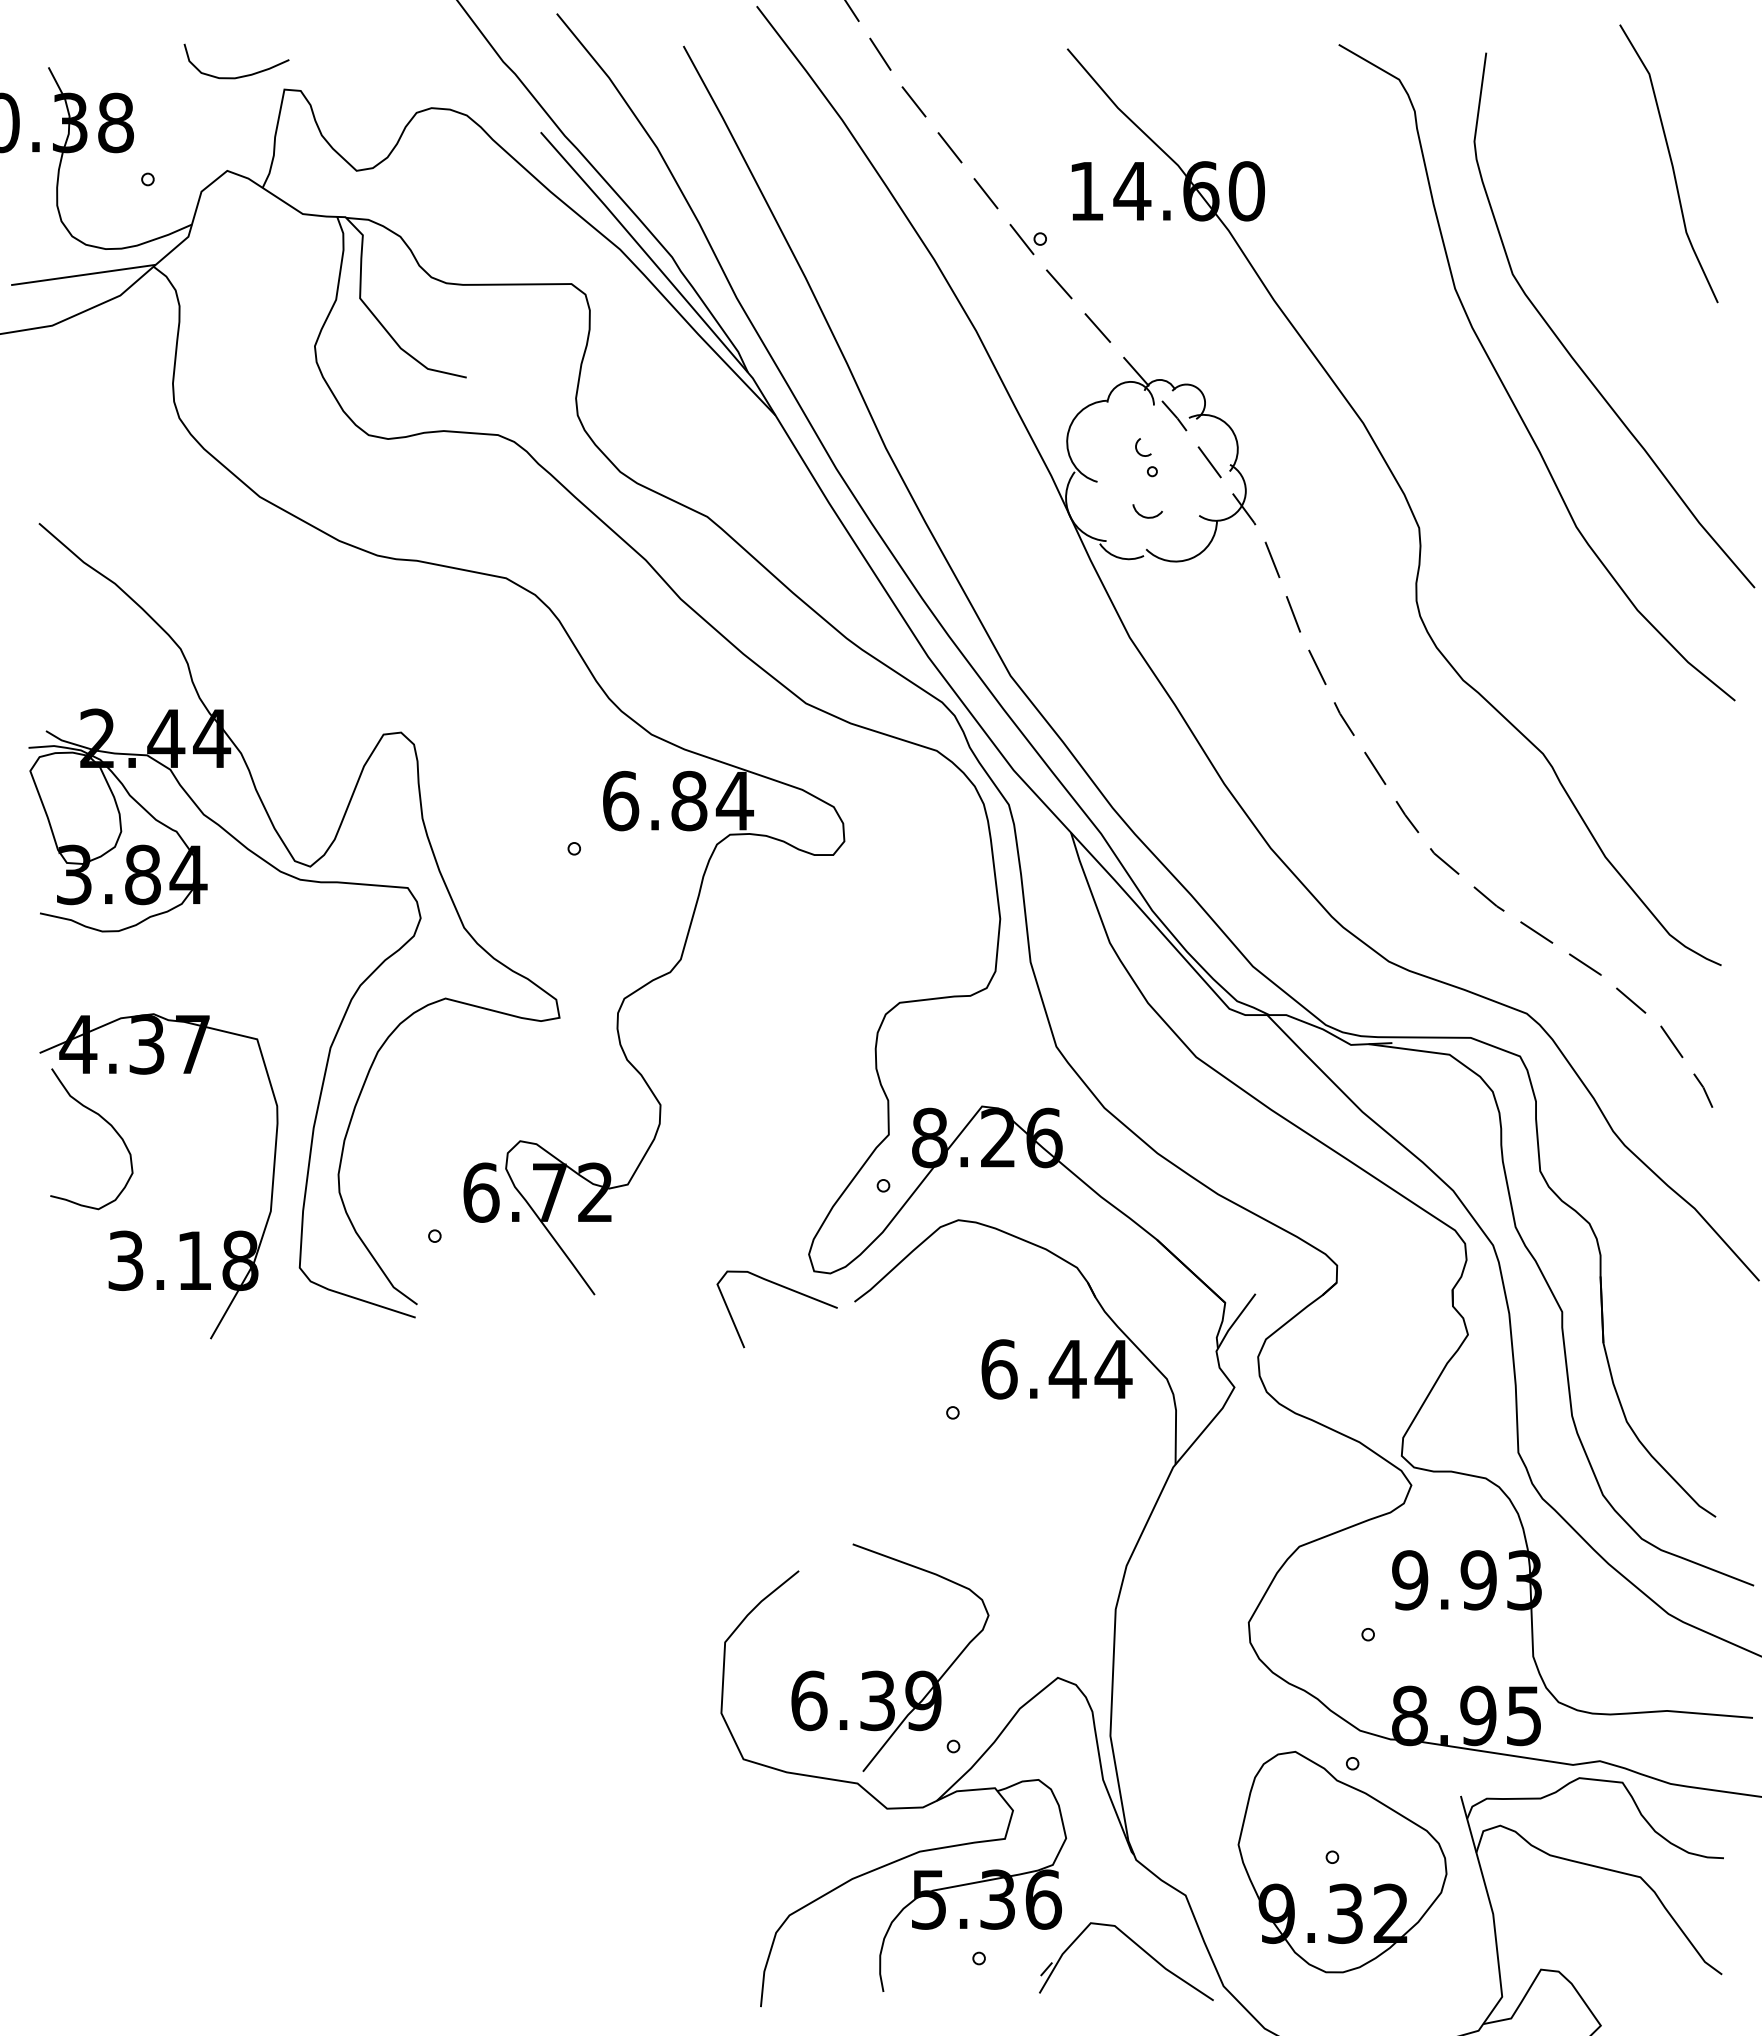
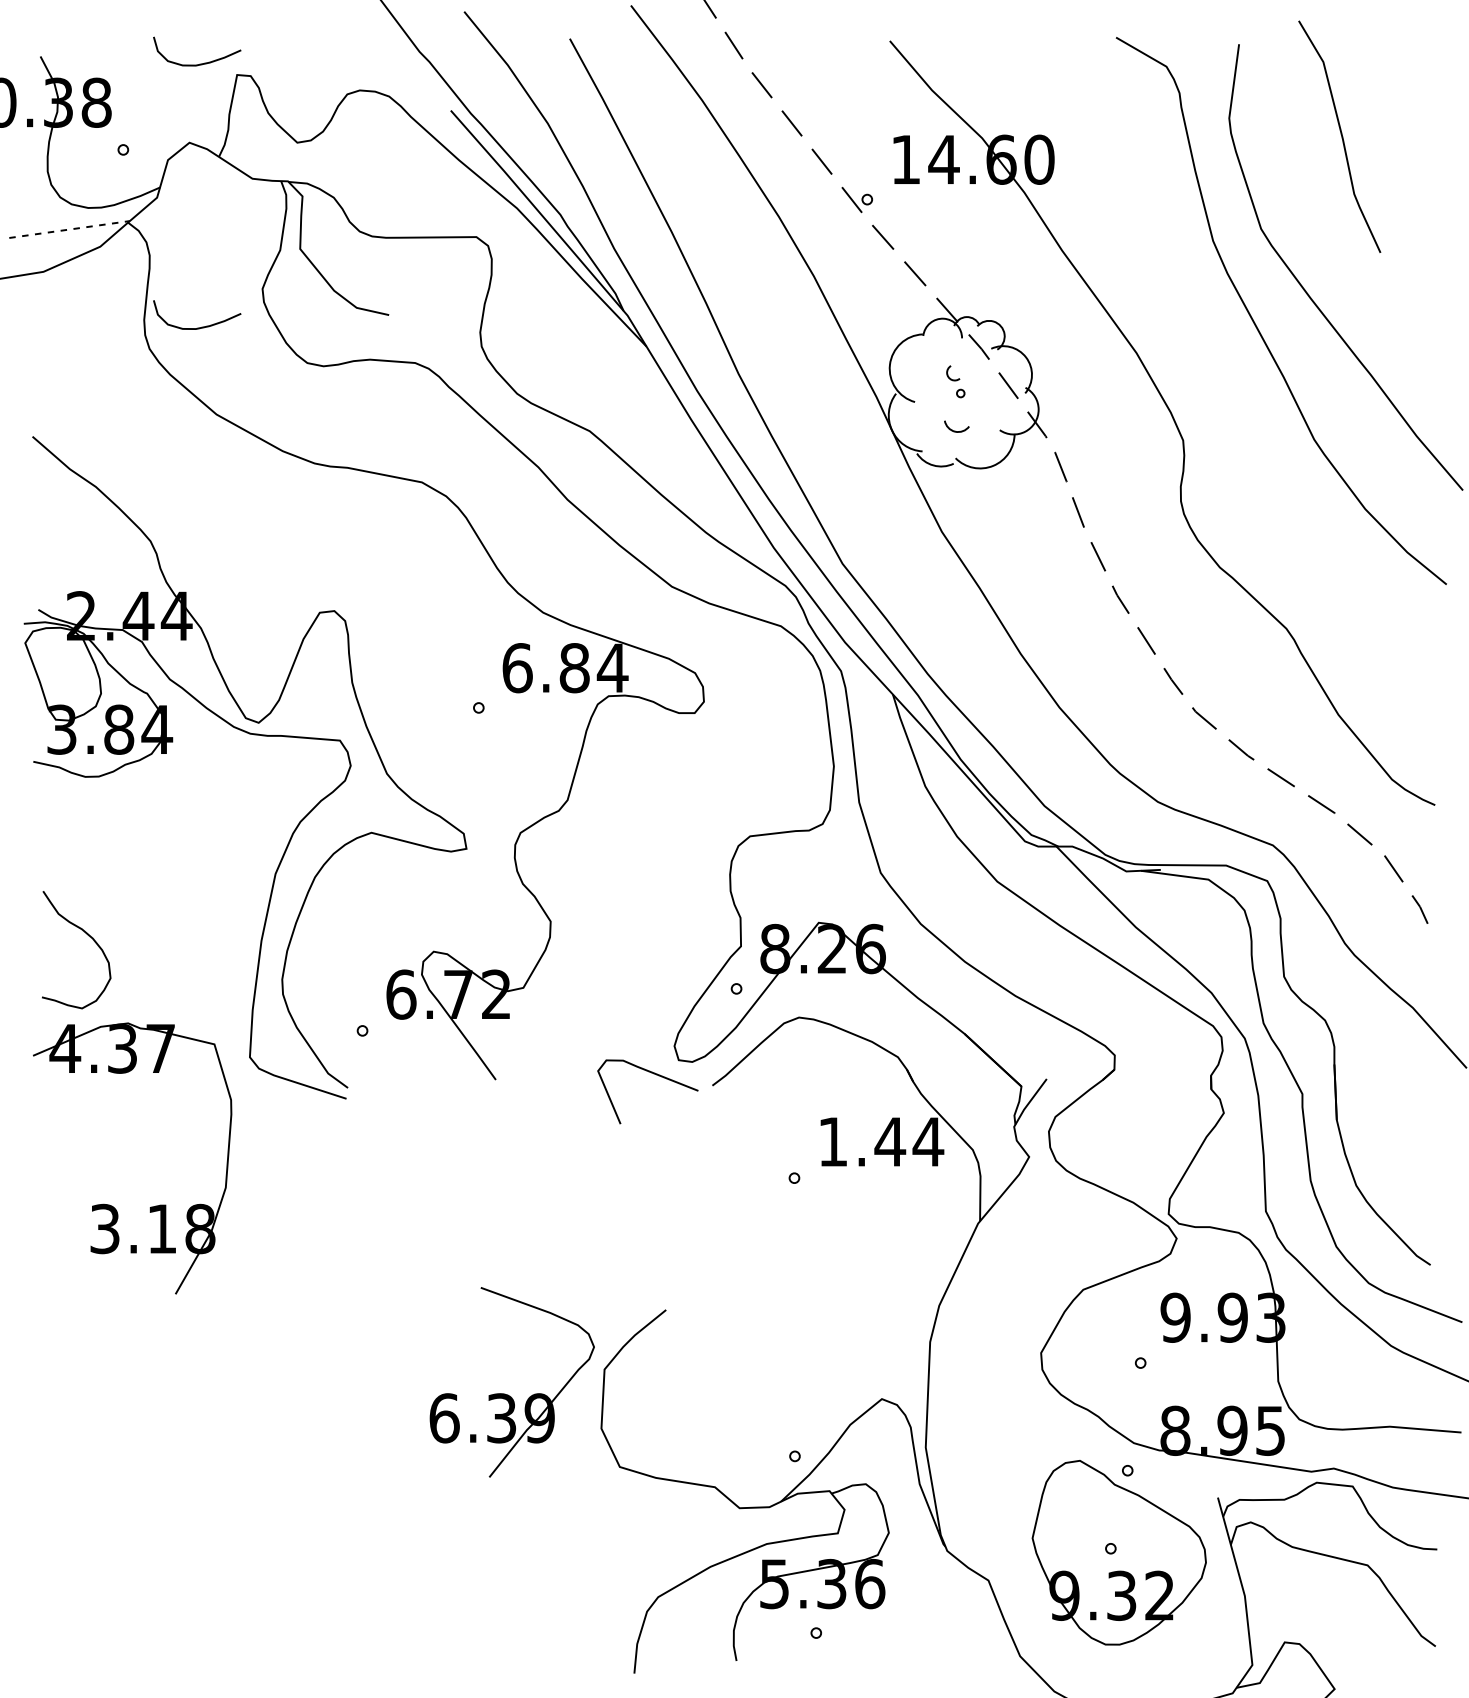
curve: (1670, 162) -> (1341, 135), moved
line: (83, 274) -> (69, 229), solid -> dashed
curve: (237, 392) -> (198, 327), added
part: (134, 1232) -> (112, 1205), moved
text: (999, 1369) -> (833, 1142), 6.44 -> 1.44
part: (883, 1671) -> (506, 1393), moved
part: (1138, 1947) -> (949, 1623), removed

